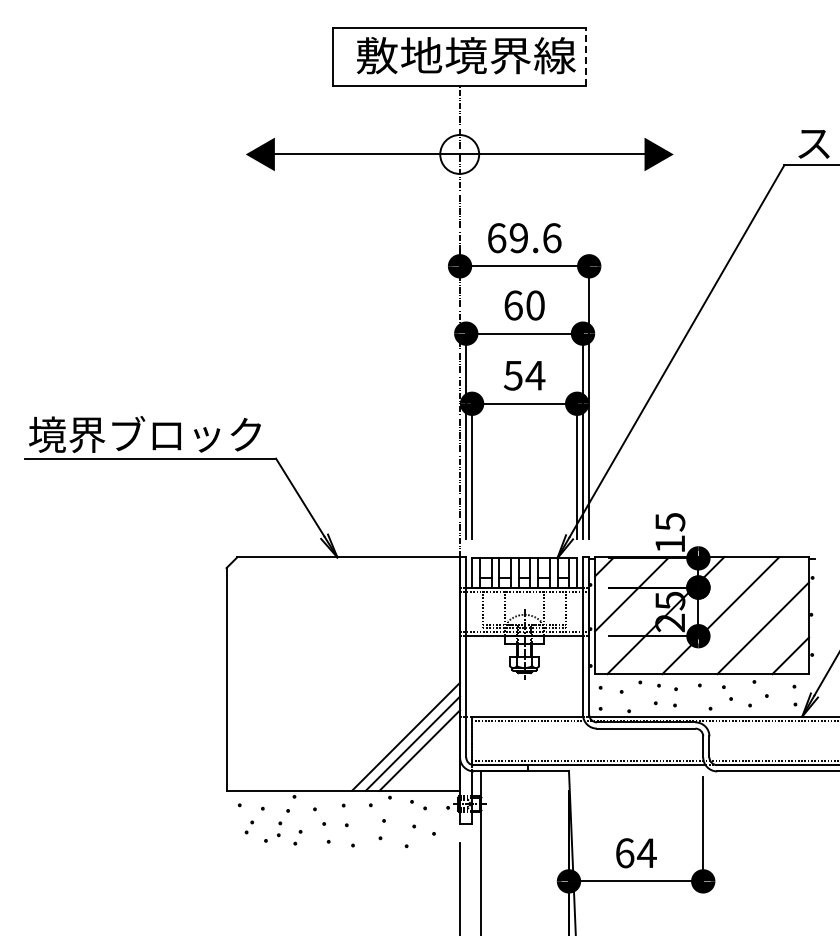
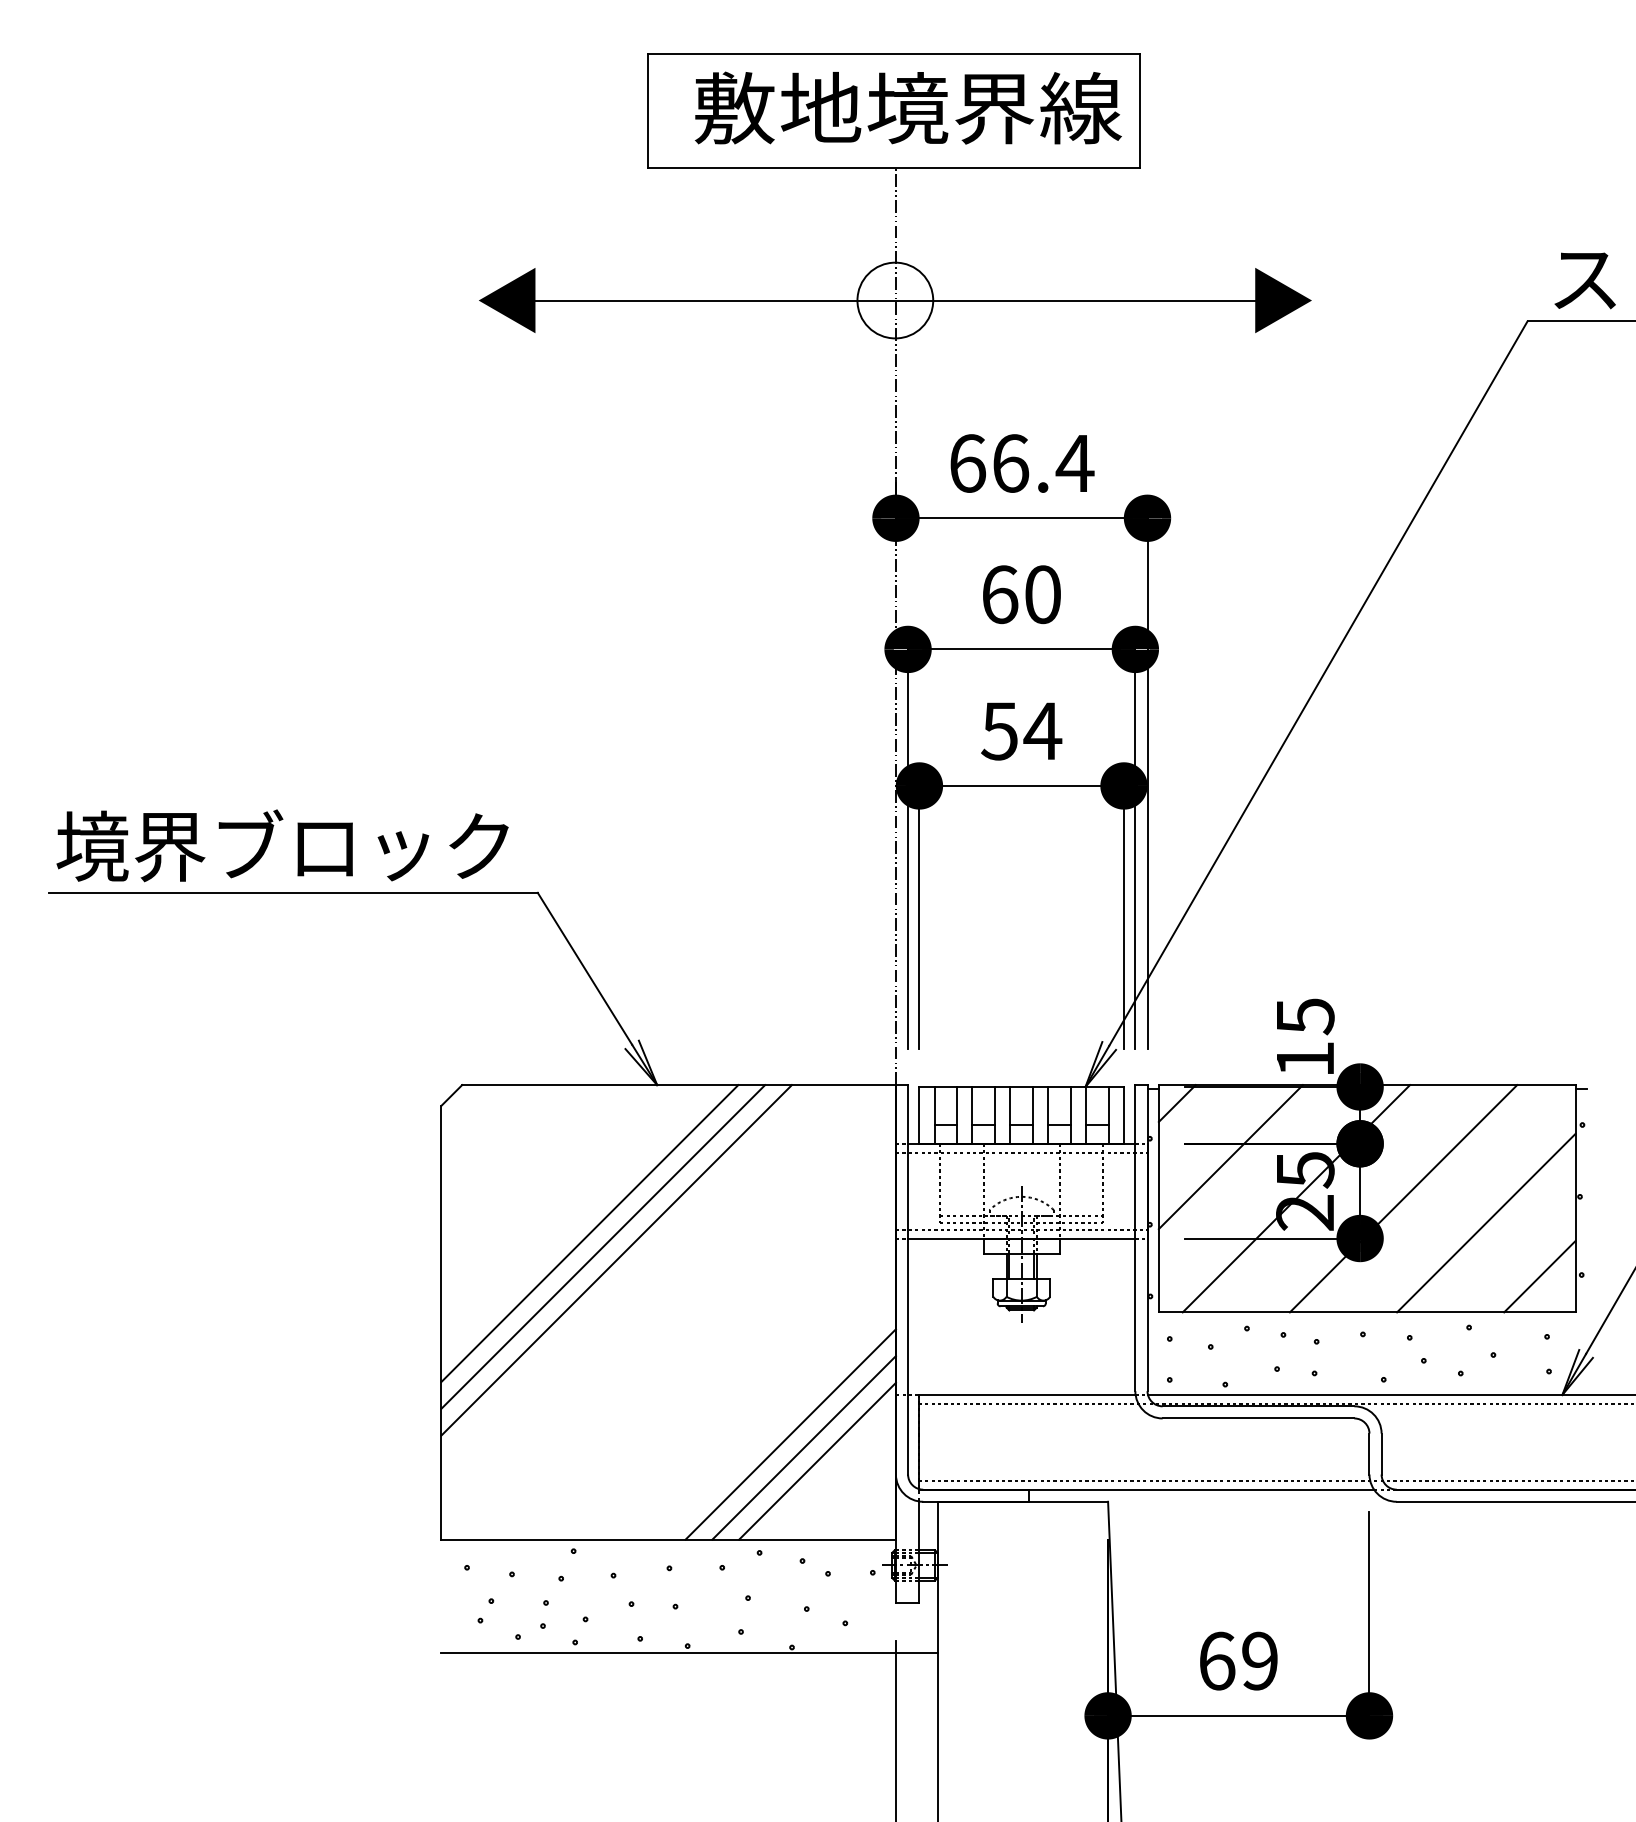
line: (585, 56) -> (1140, 109), dashed -> solid
text: (535, 238) -> (1042, 464), 69.6 -> 66.4
line: (302, 633) -> (589, 1233), added
line: (309, 640) -> (602, 1246), added
line: (316, 647) -> (616, 1260), added
line: (353, 849) -> (688, 1653), added
text: (646, 853) -> (1259, 1661), 64 -> 69

